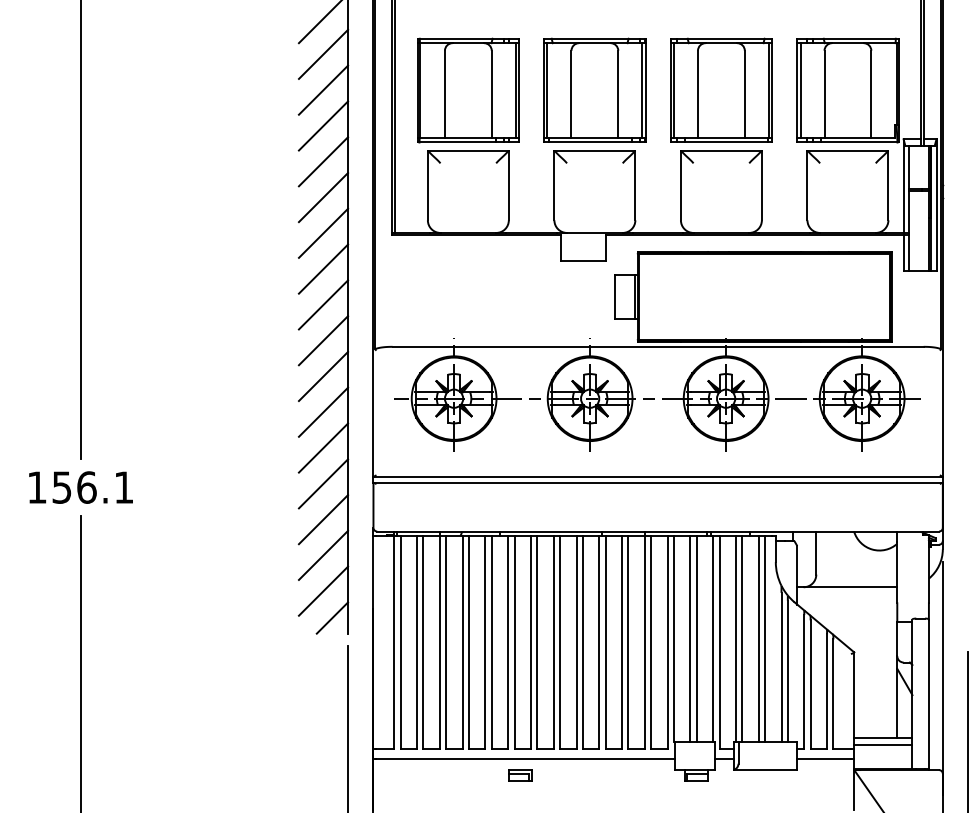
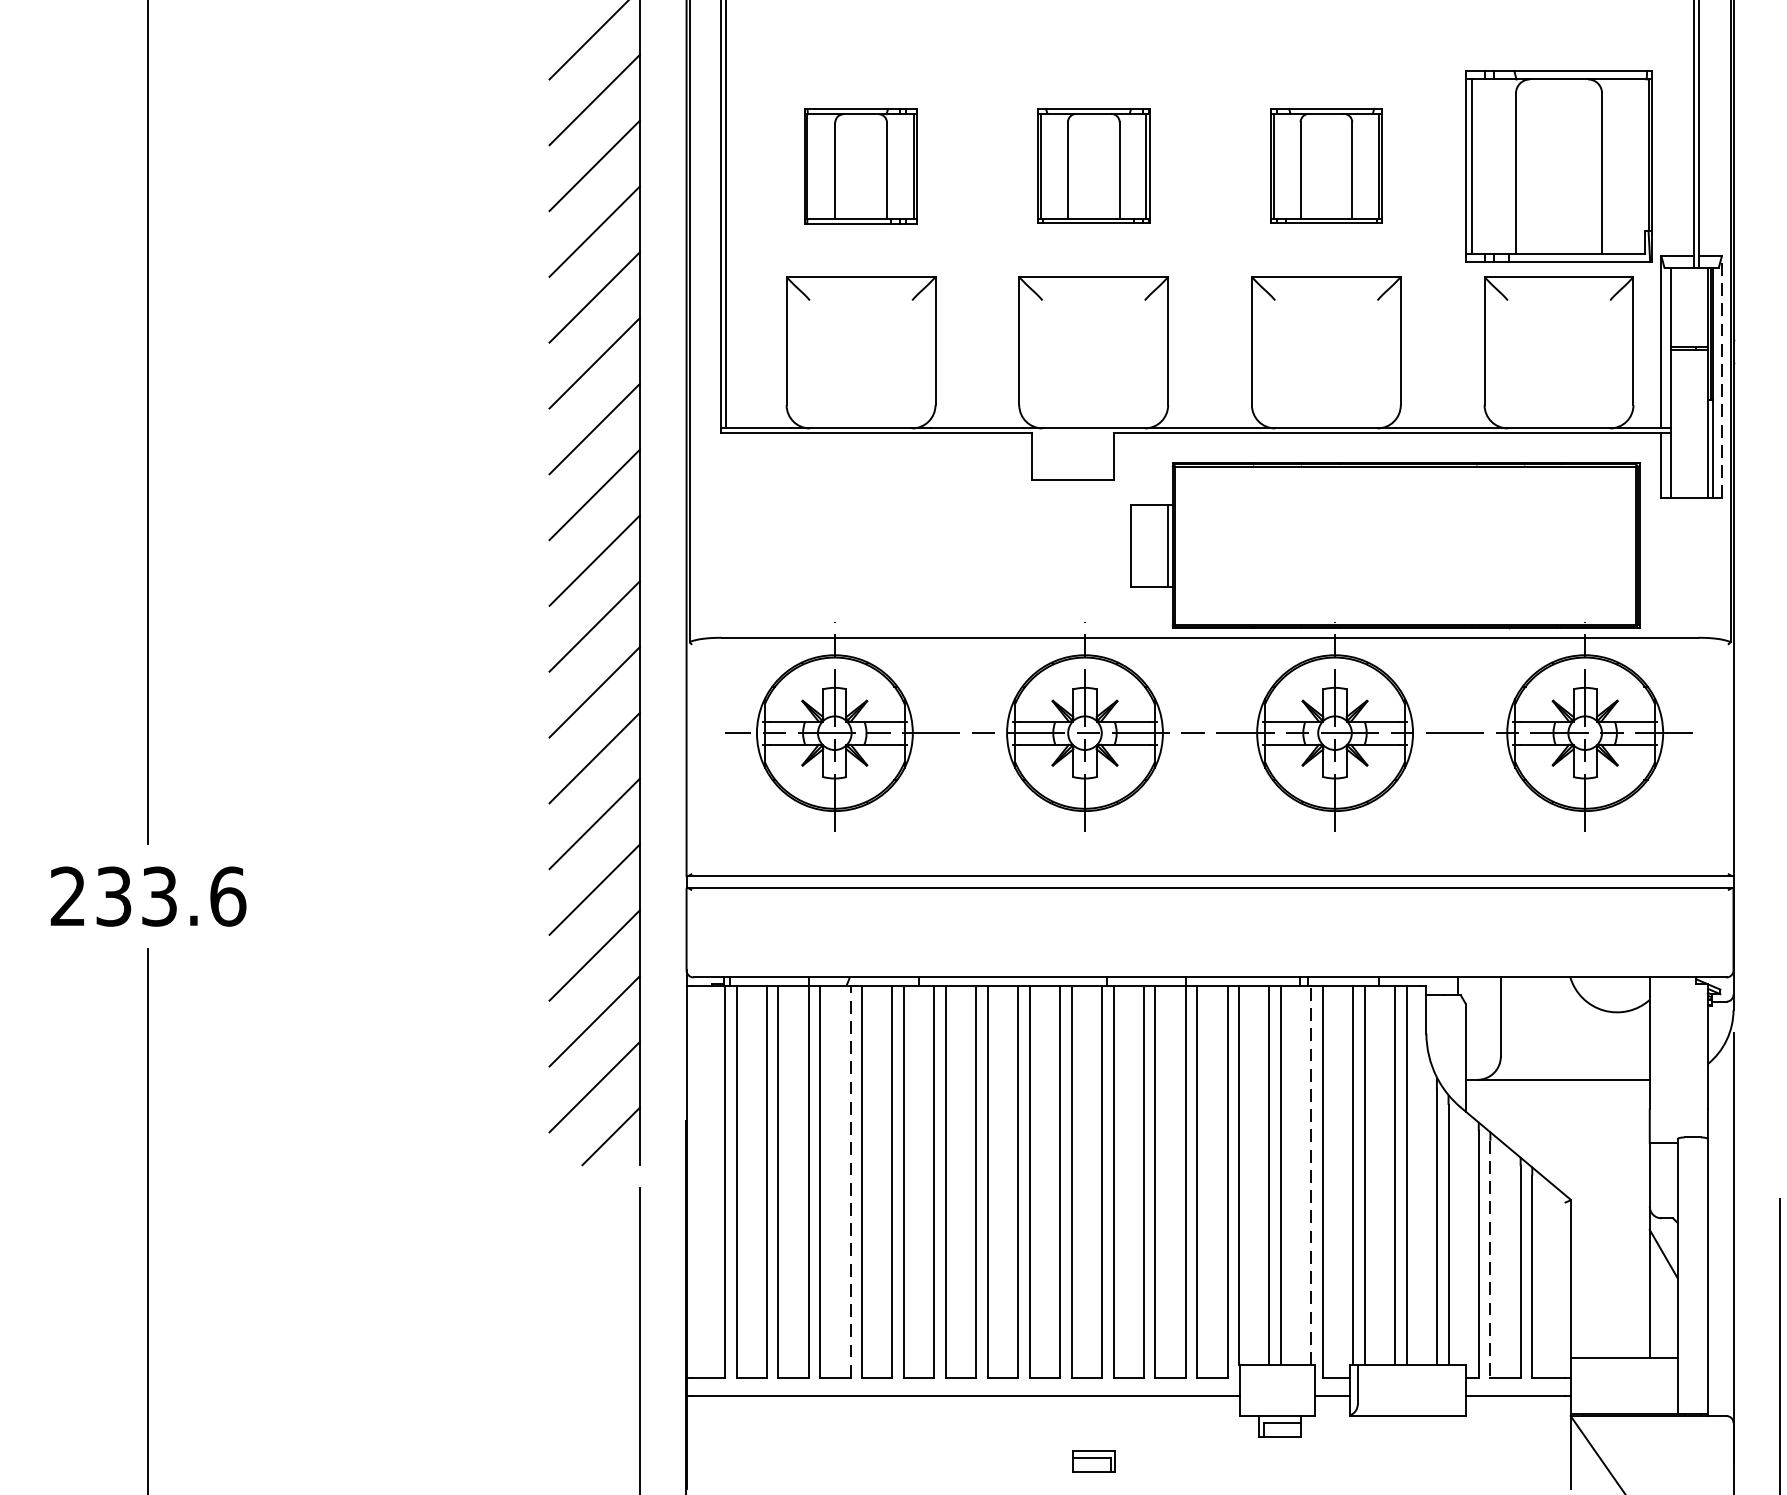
part: (594, 89) -> (1093, 164), size x0.6
part: (721, 89) -> (1326, 164), size x0.6
part: (468, 90) -> (861, 166), size x0.6
line: (936, 205) -> (1721, 377), solid -> dashed
text: (80, 487) -> (147, 896), 156.1 -> 233.6
line: (713, 638) -> (1311, 1174), solid -> dashed
line: (462, 642) -> (850, 1181), solid -> dashed
line: (810, 685) -> (1490, 1260), solid -> dashed
line: (883, 744) -> (1624, 1369), removed
part: (520, 775) -> (1094, 1460), moved

